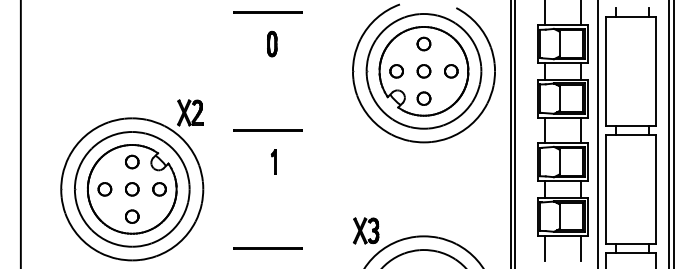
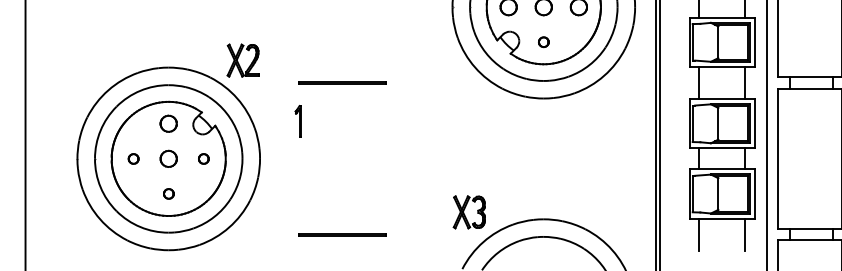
part: (423, 98) -> (543, 42), size x0.6
part: (273, 161) -> (297, 120), moved
part: (104, 189) -> (133, 159), size x0.6
part: (159, 189) -> (203, 159), size x0.6
part: (132, 216) -> (169, 193), size x0.6

